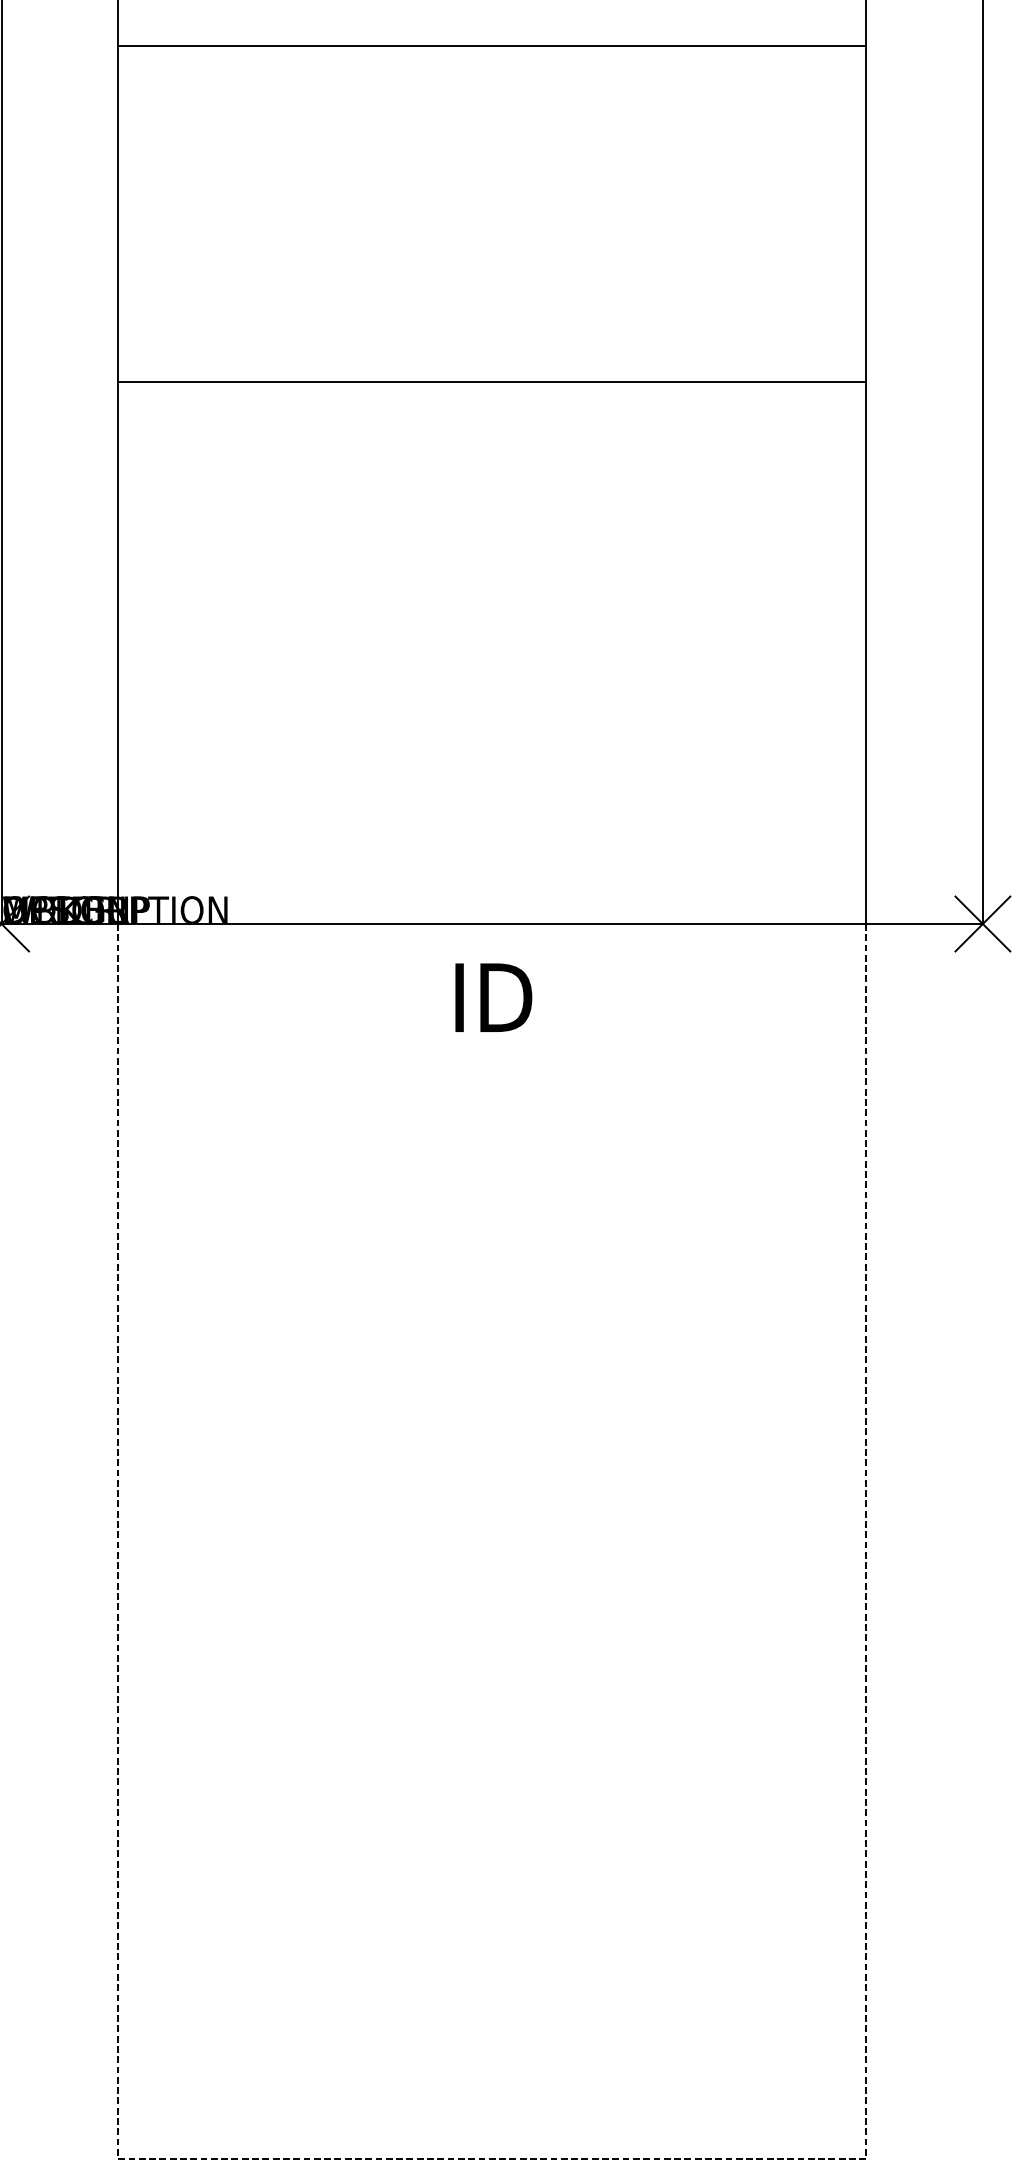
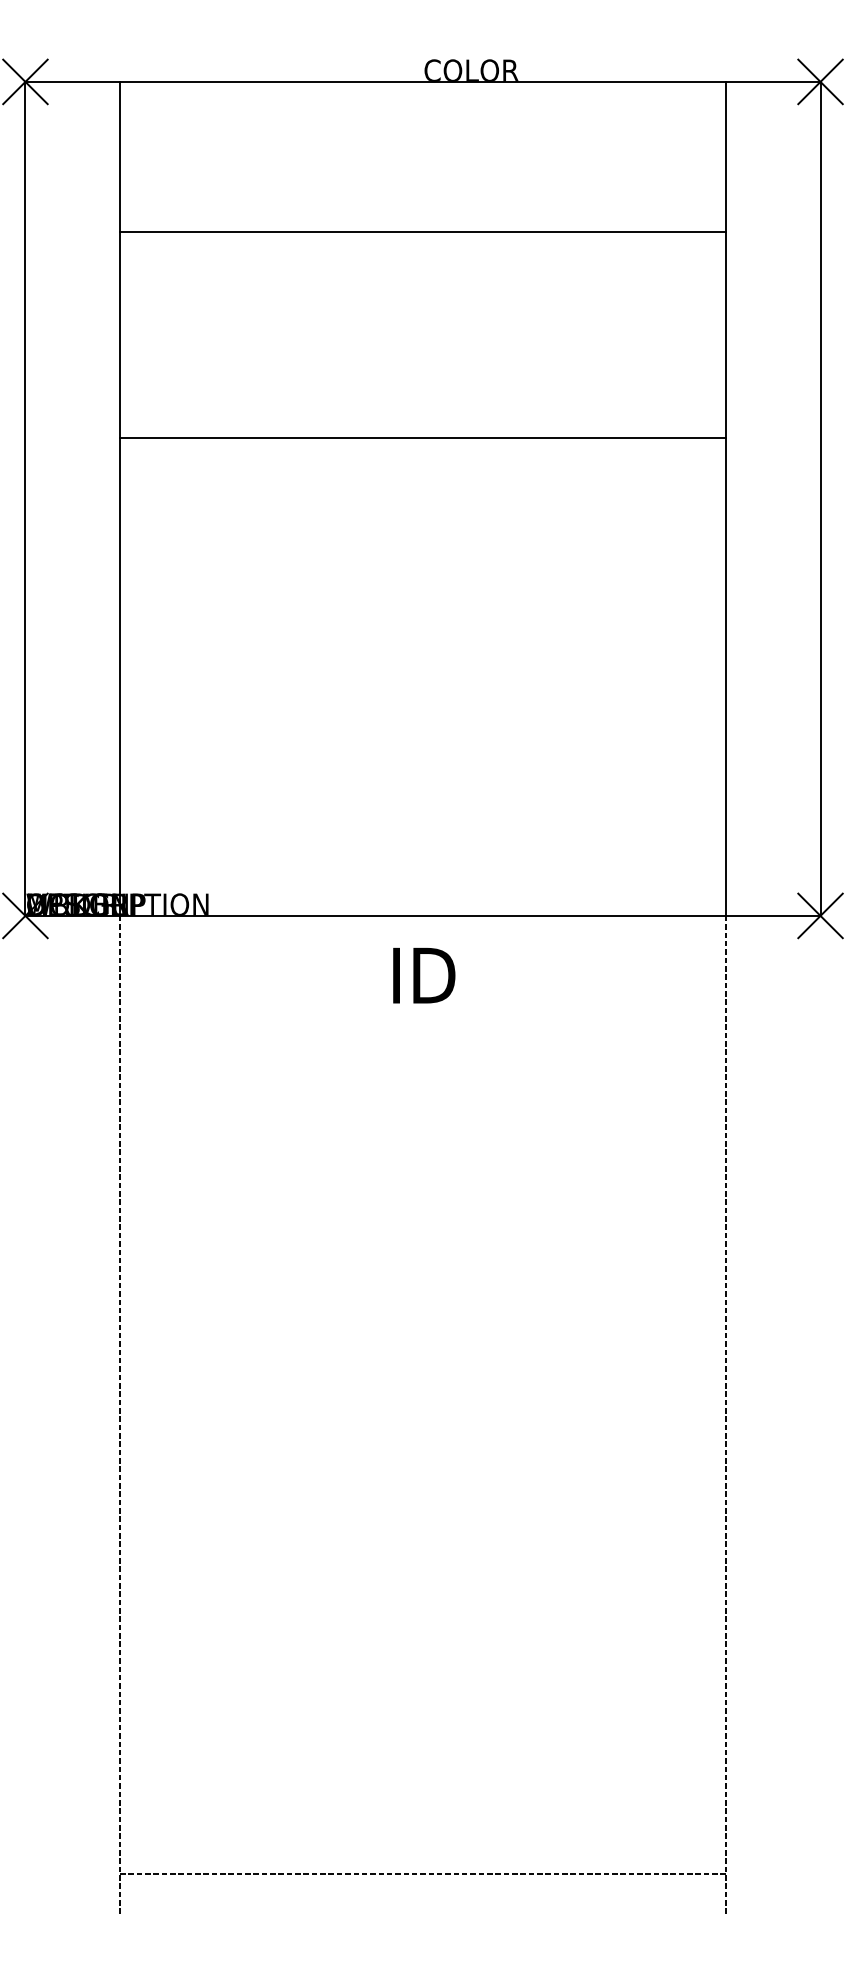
line: (491, 45) -> (422, 232), moved
line: (491, 381) -> (422, 437), moved
line: (491, 2158) -> (422, 1873), moved

